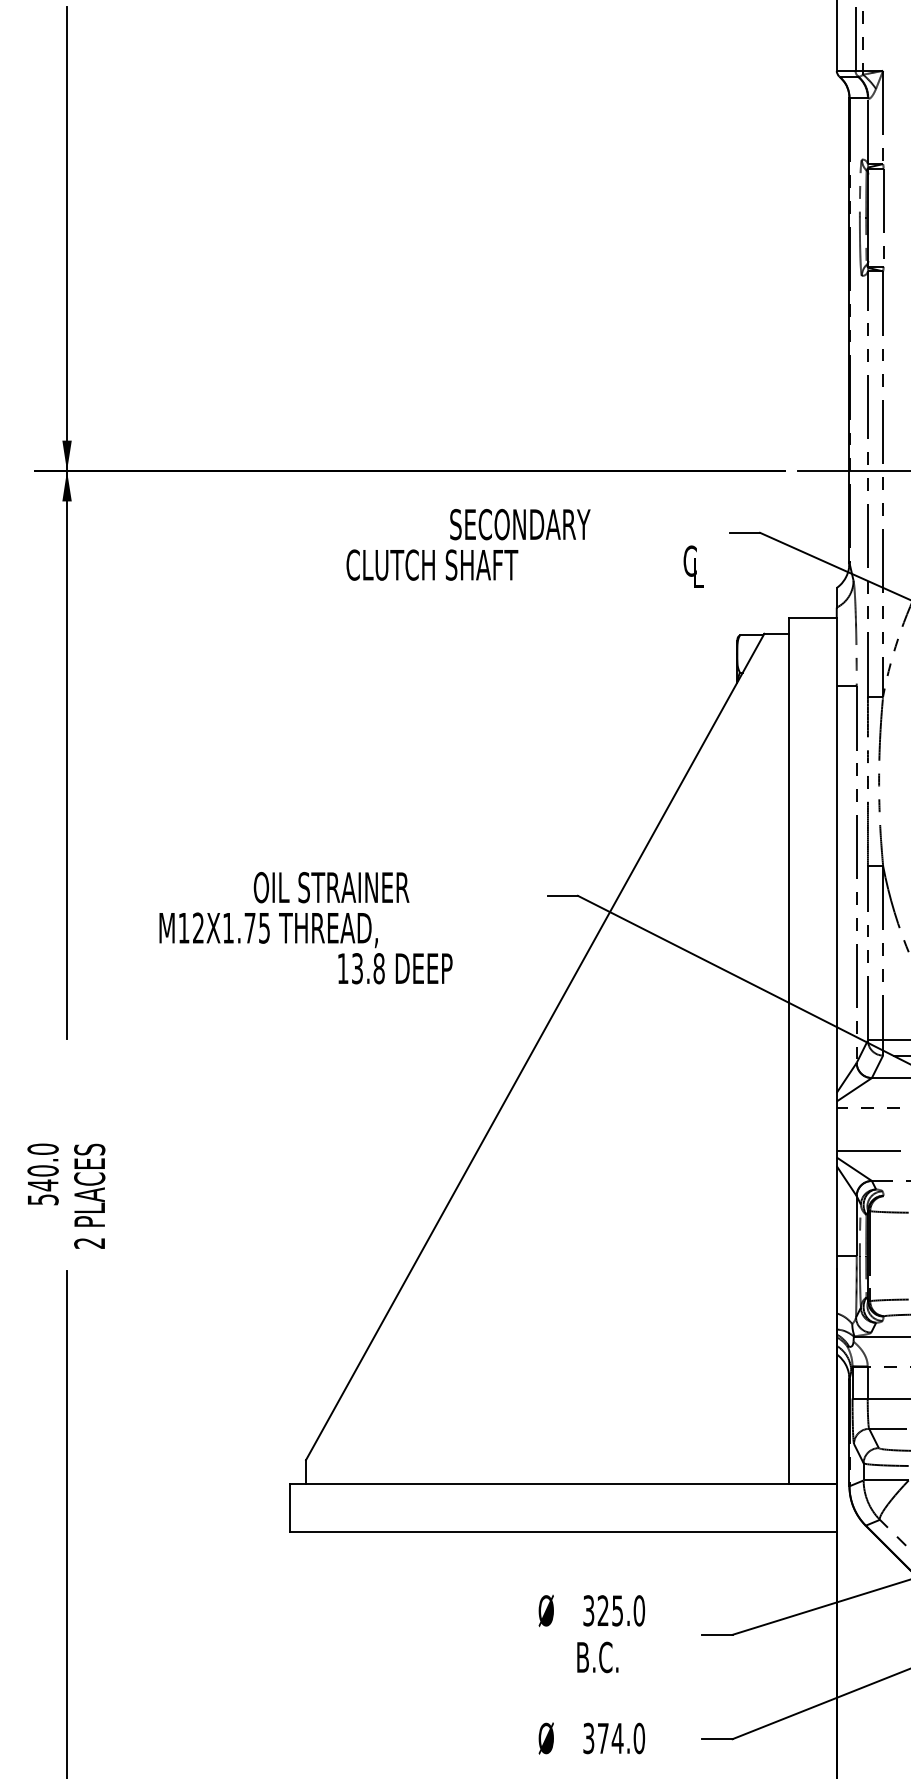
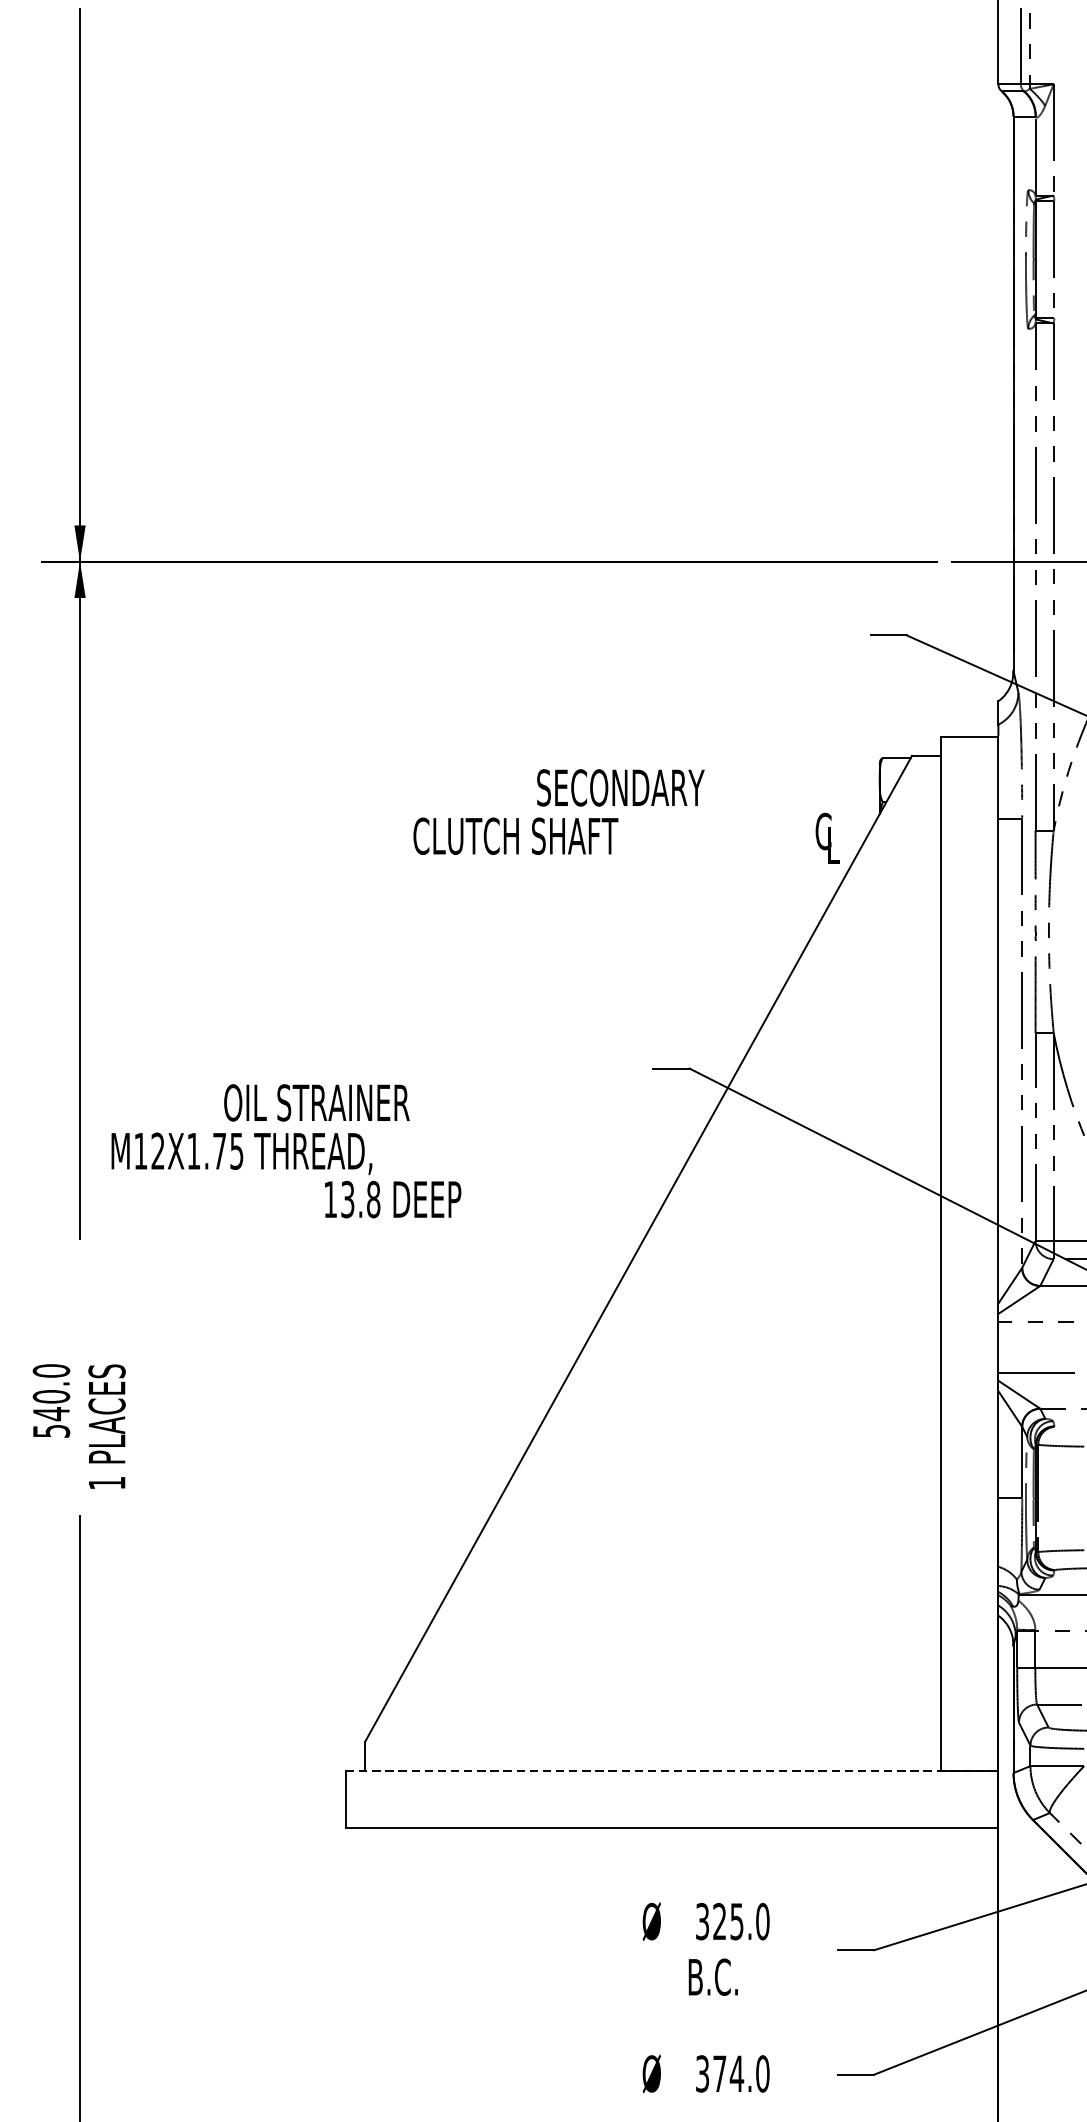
text: (524, 548) -> (625, 816), moved
text: (305, 928) -> (285, 1151), moved
text: (89, 1243) -> (106, 1483), 2 -> 1
line: (563, 1484) -> (672, 1770), solid -> dashed

